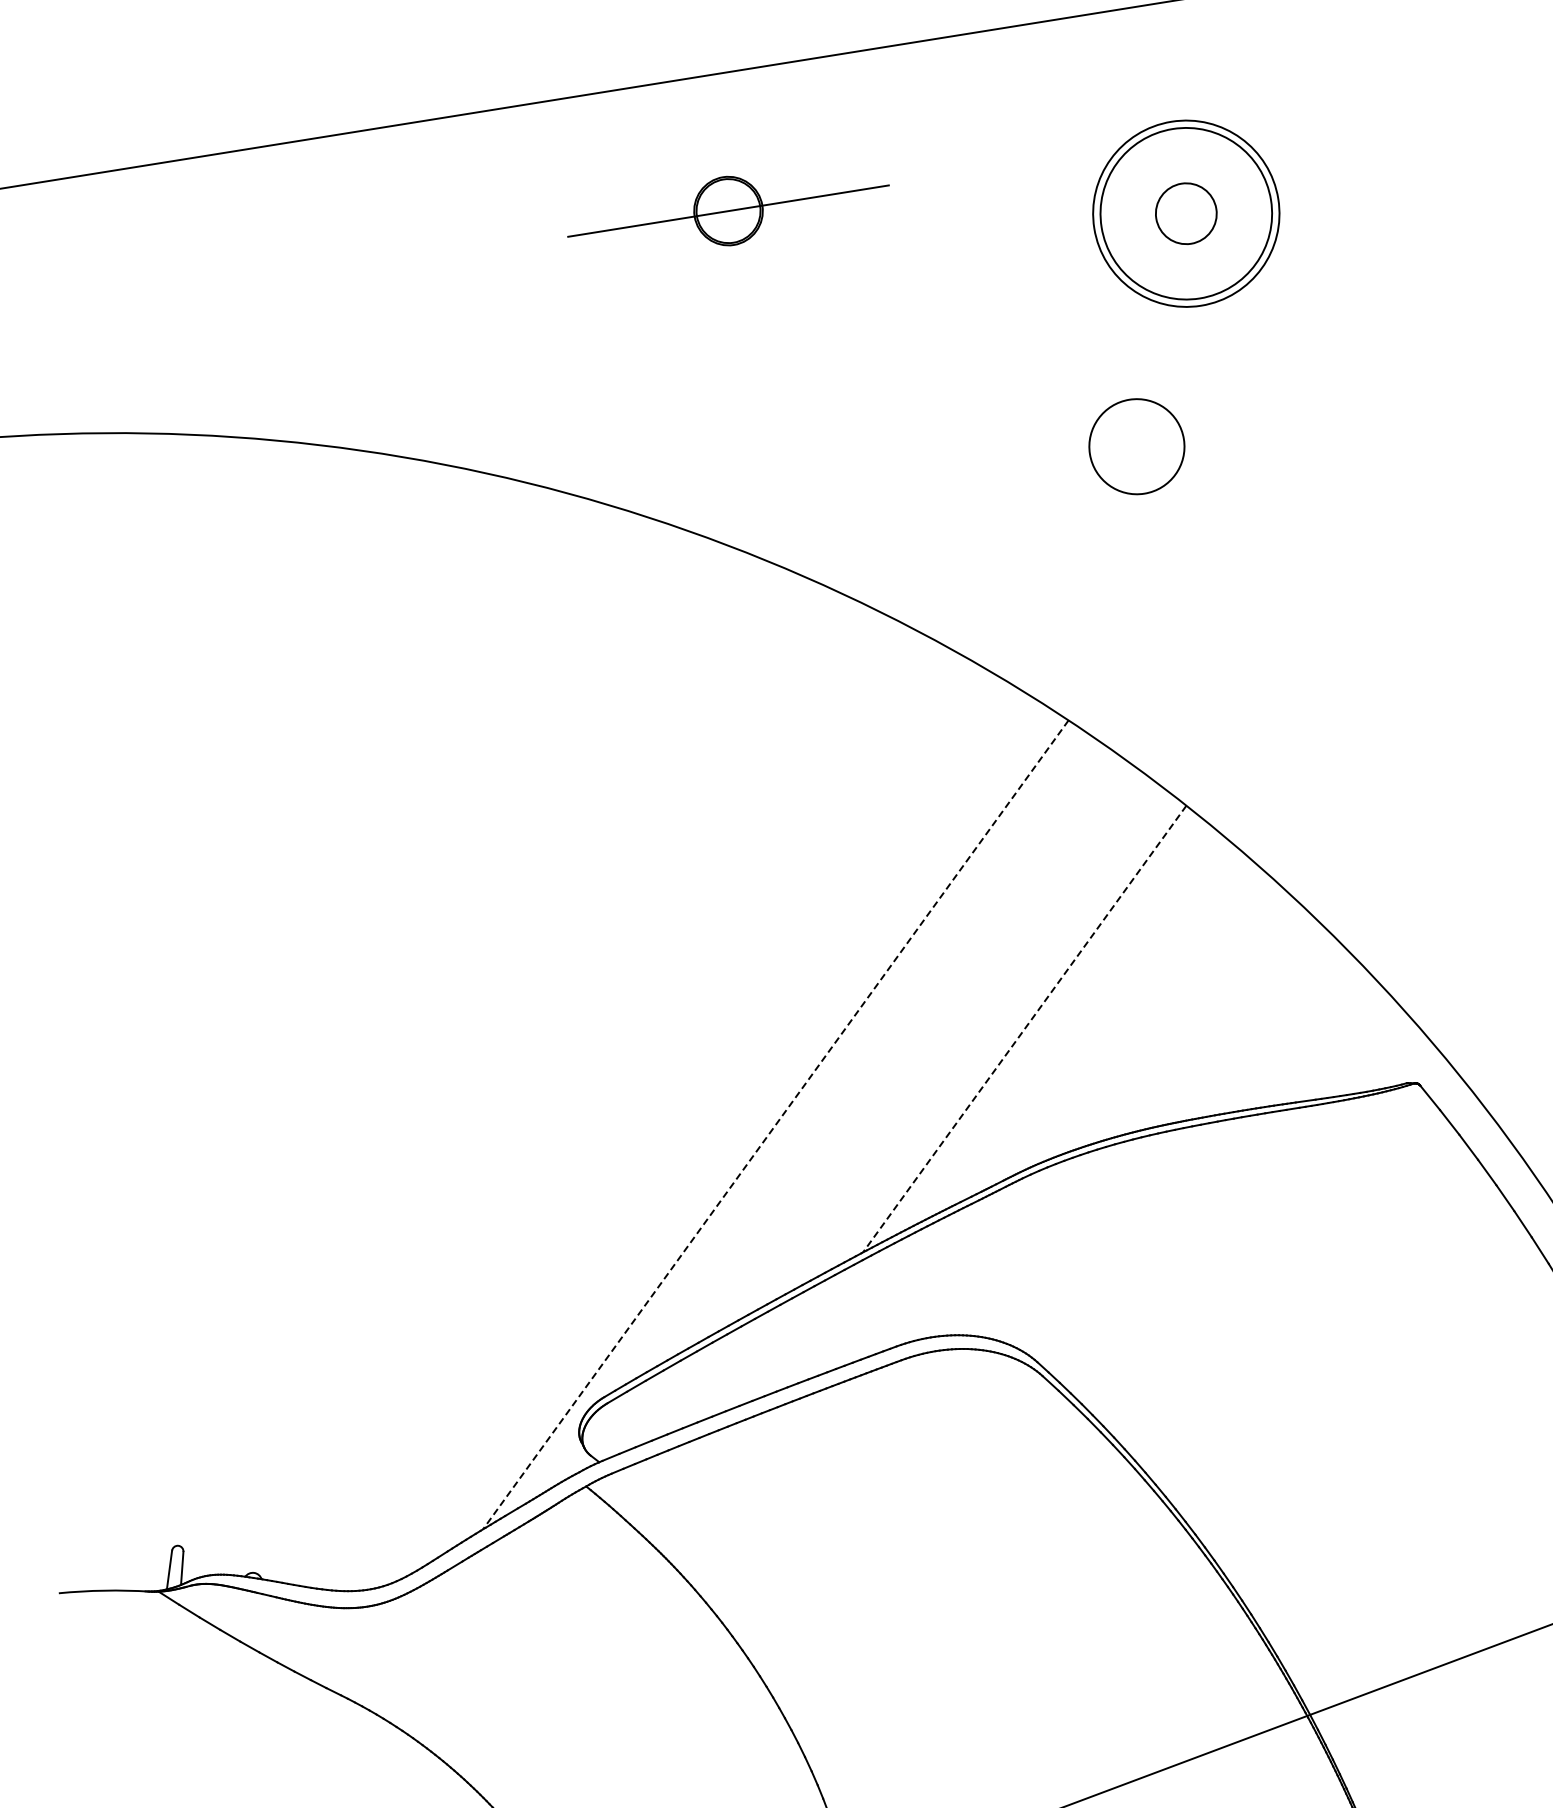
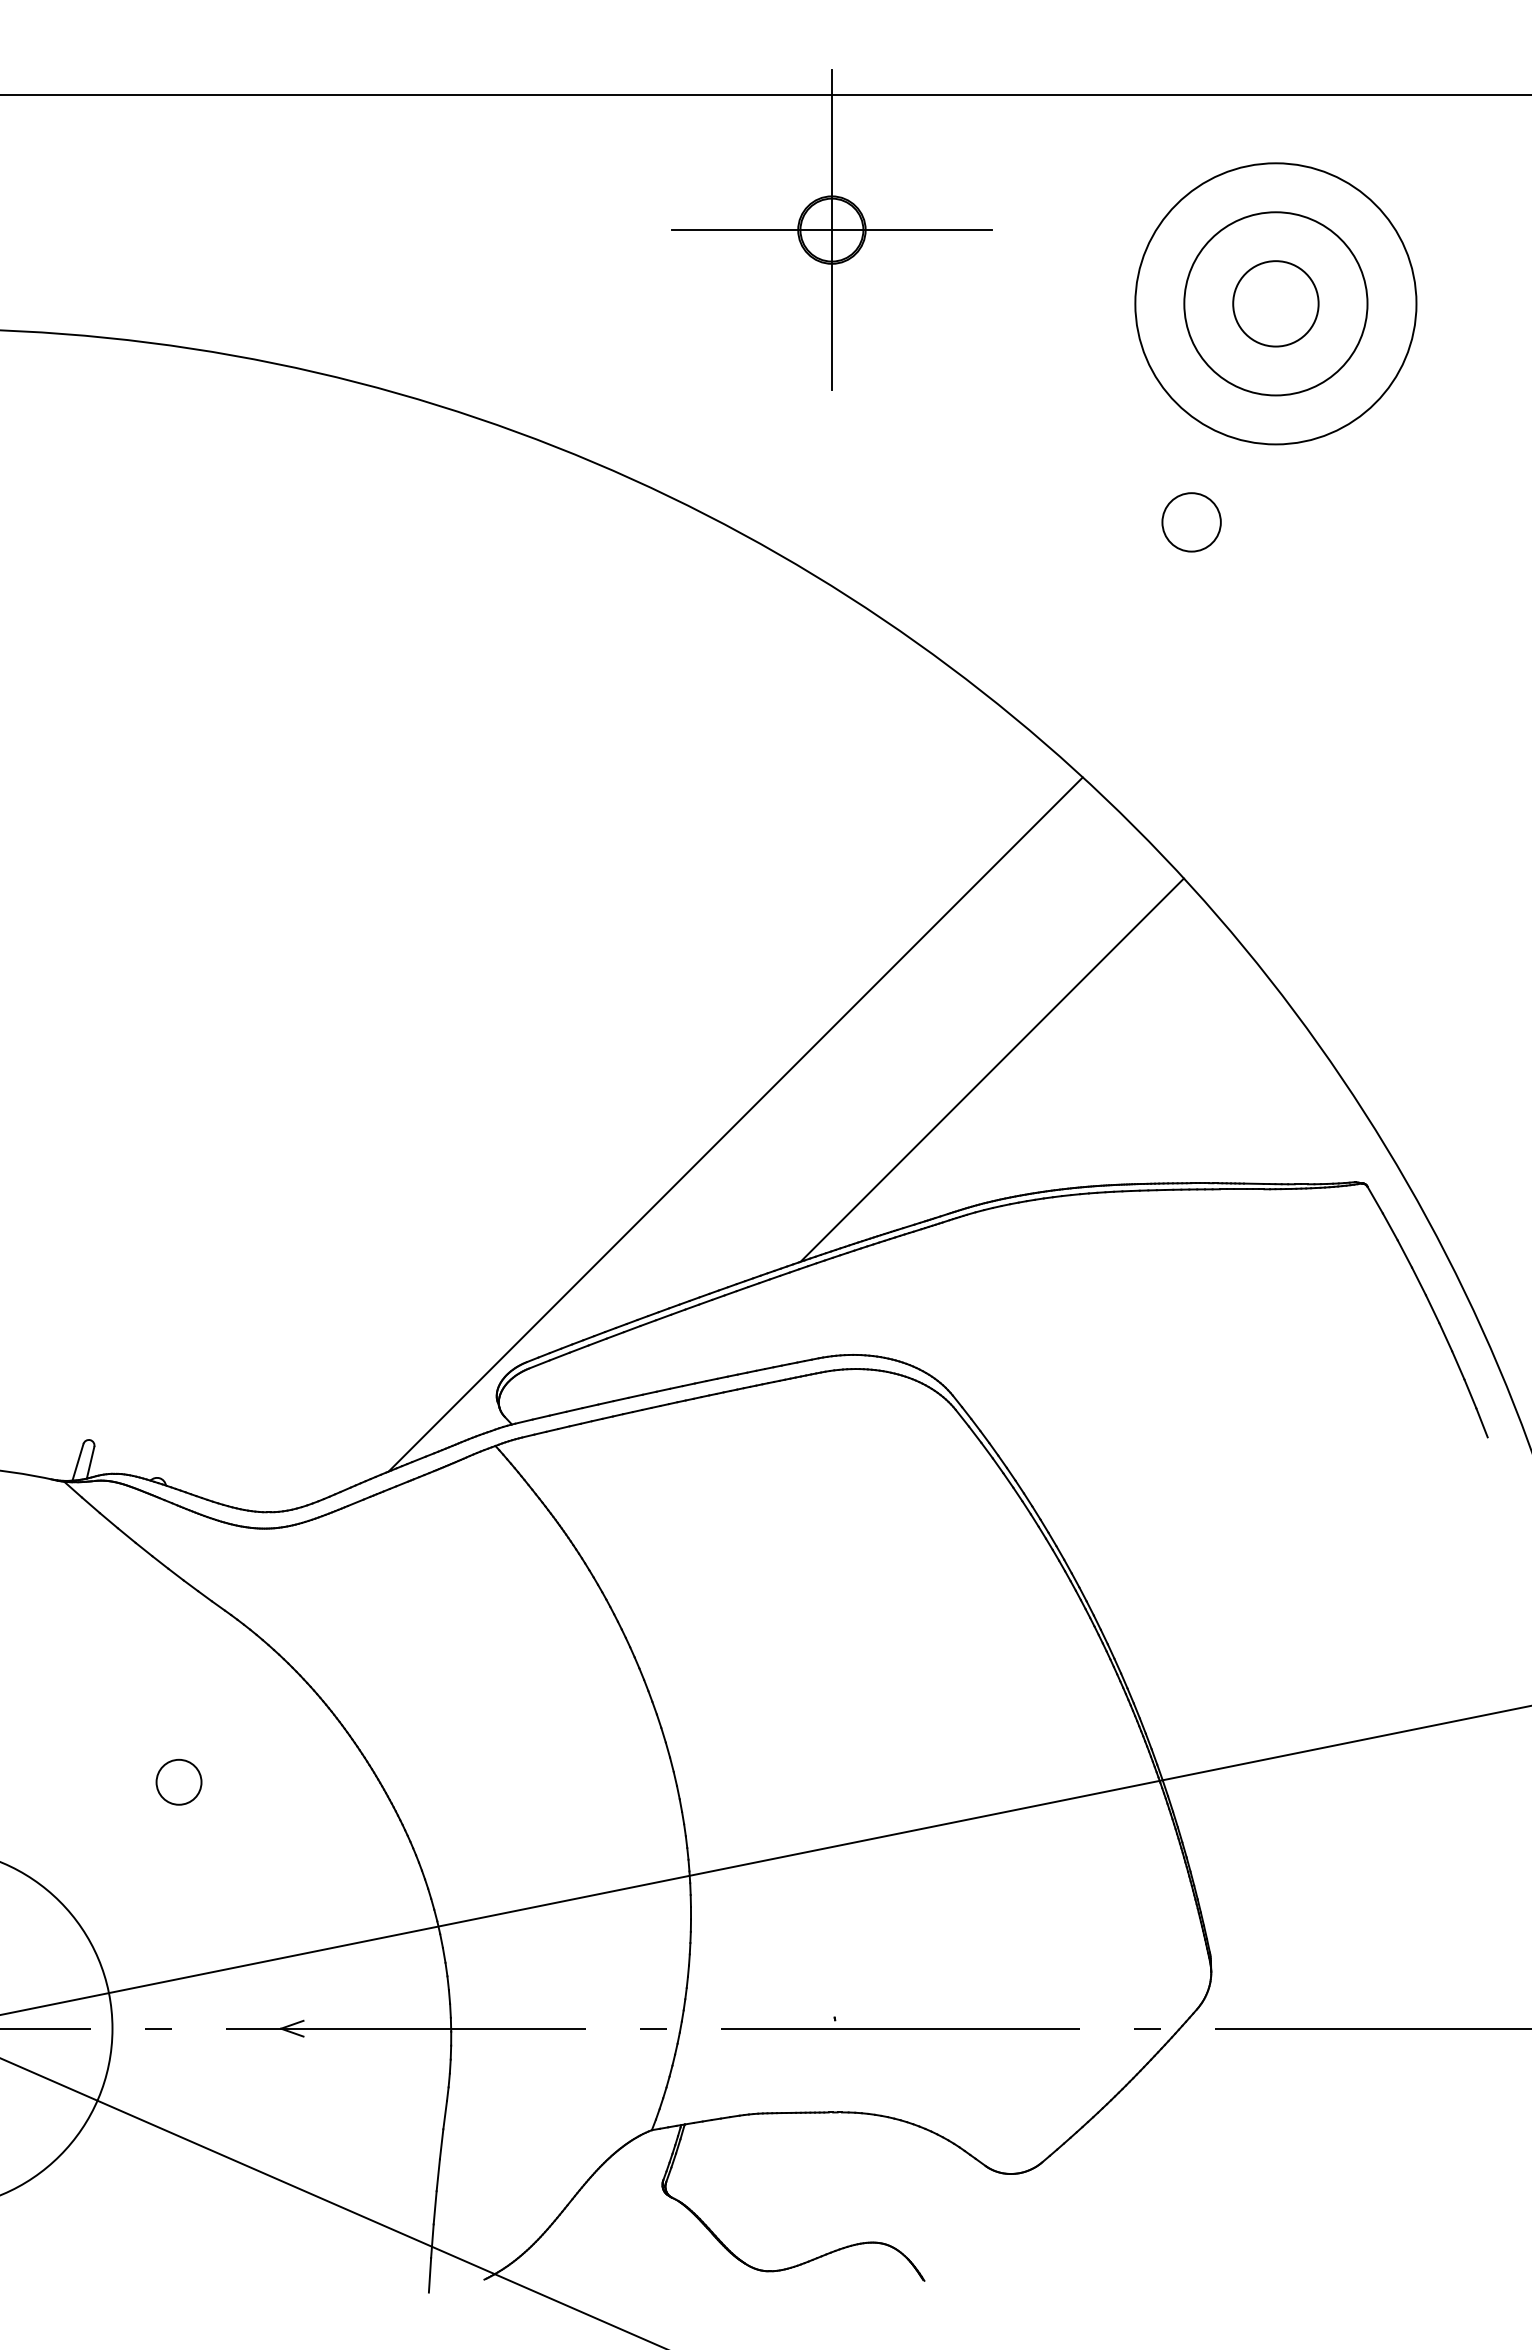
line: (727, 210) -> (831, 229), added
circle: (1185, 213) -> (1275, 303), size x1.43
circle: (1185, 213) -> (1275, 303), size x1.67
circle: (1136, 446) -> (1191, 522), size x0.62
line: (1023, 1029) -> (991, 1070), dashed -> solid
line: (775, 1124) -> (735, 1124), dashed -> solid

